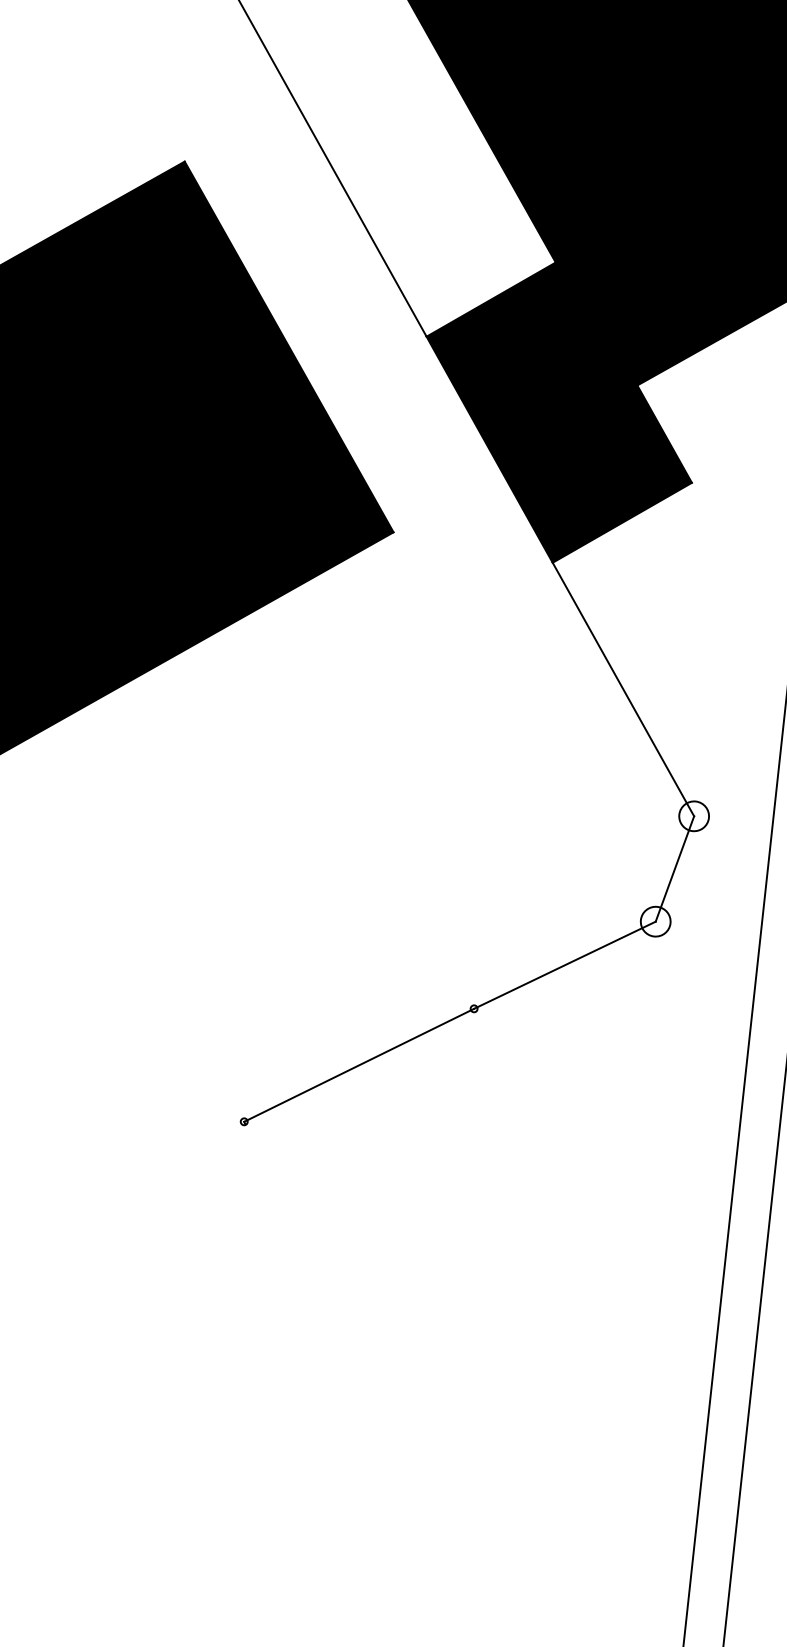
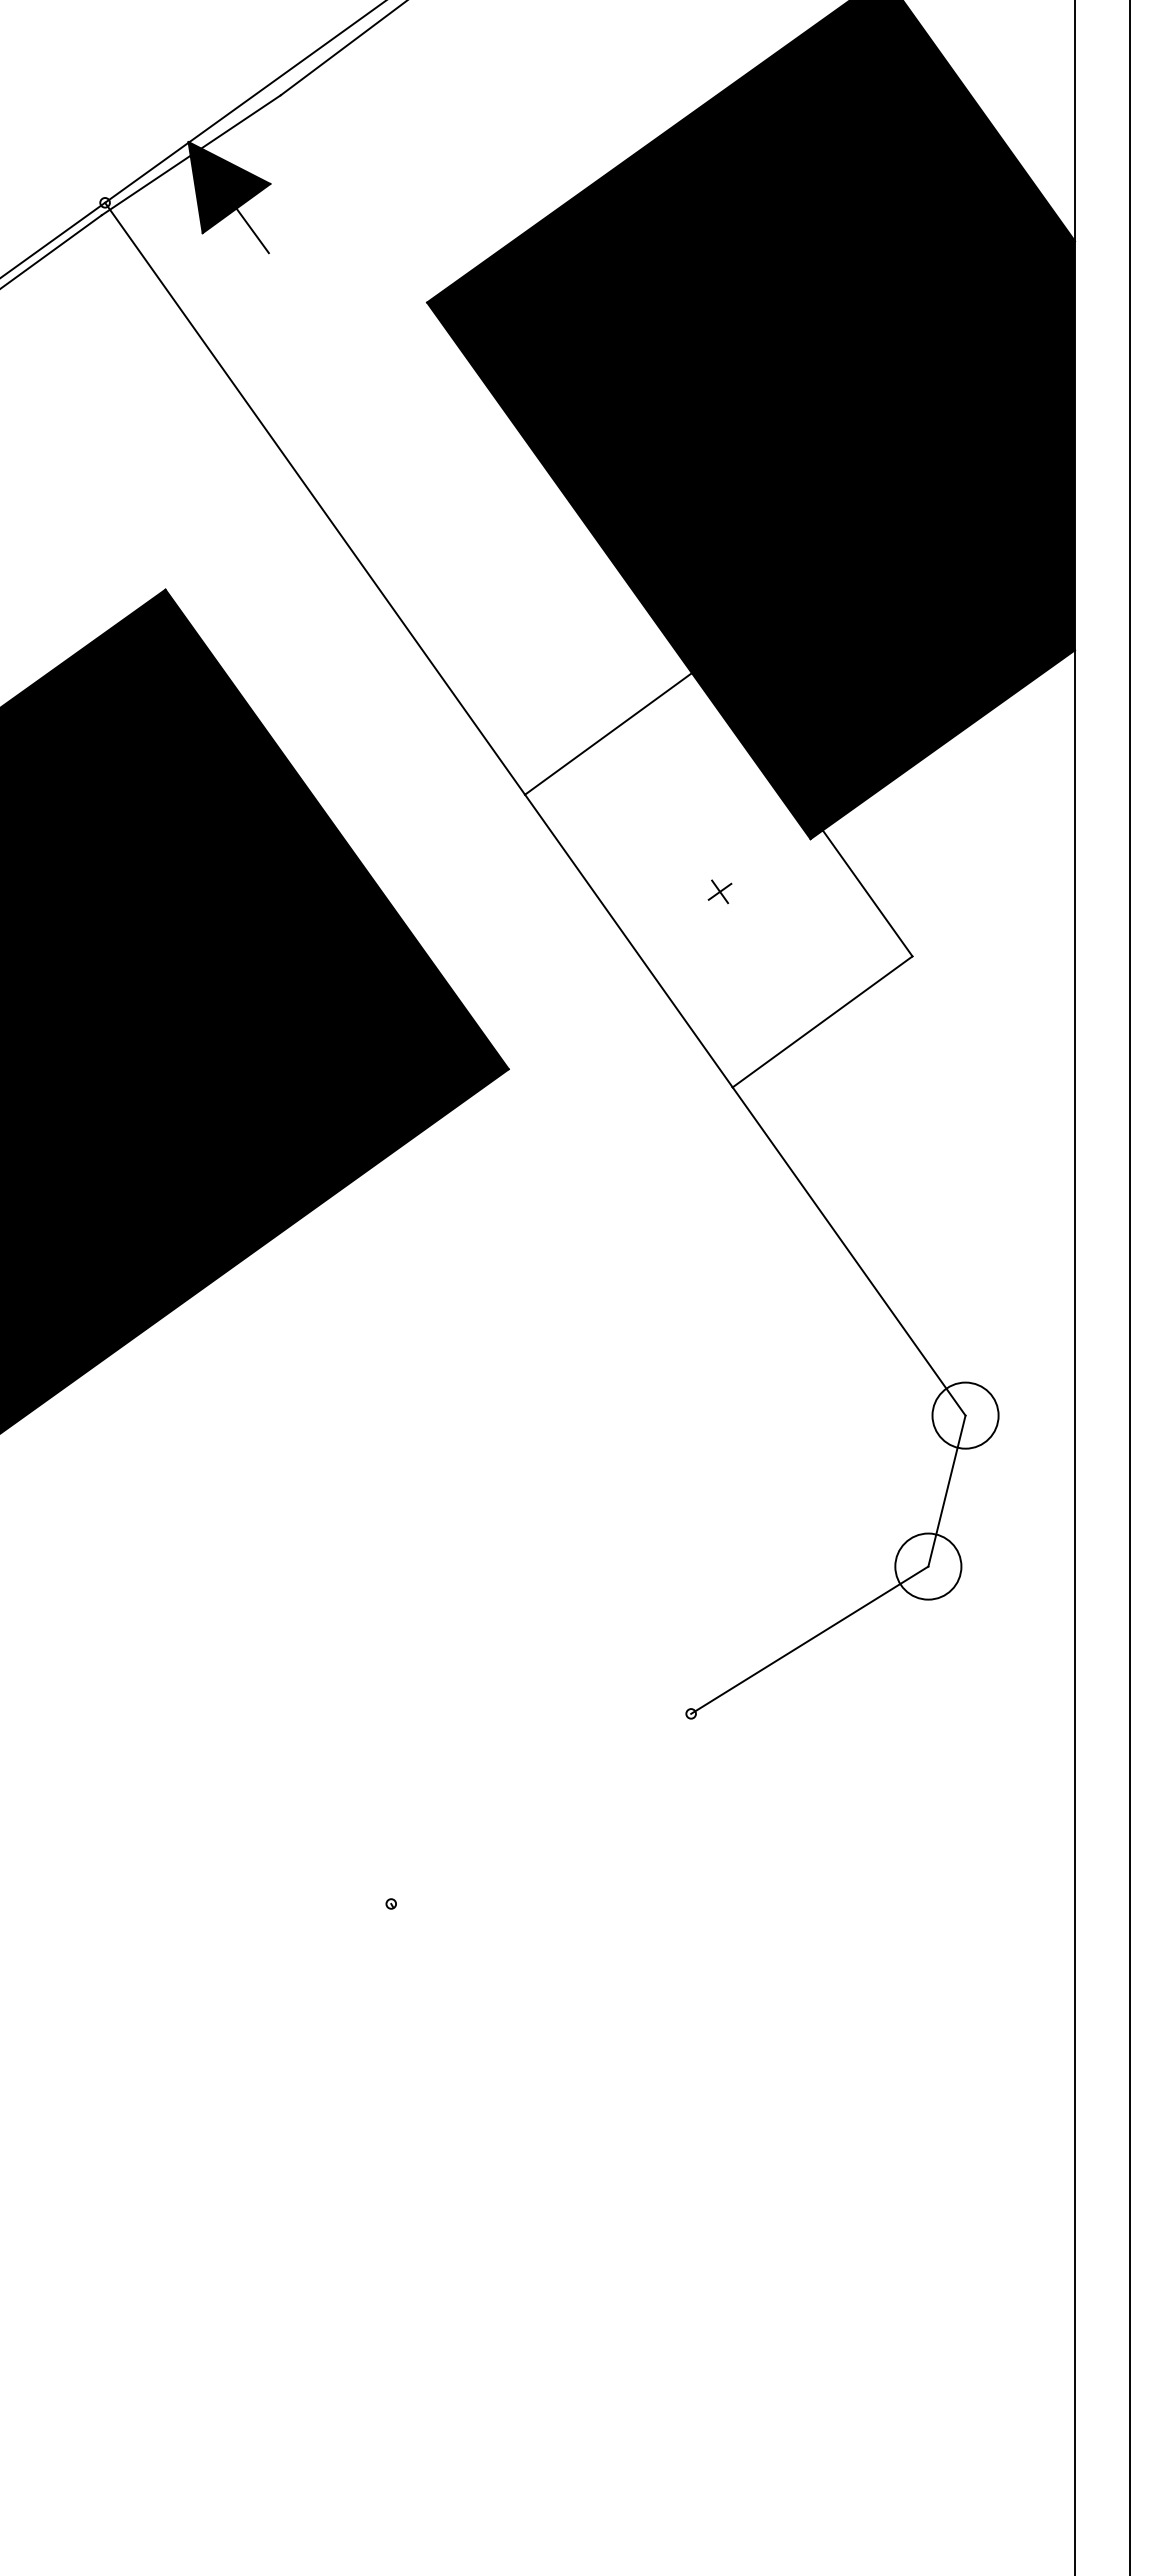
fill: (558, 413) -> (718, 880), removed
fill: (555, 419) -> (714, 889), removed
circle: (694, 816) -> (965, 1415), size x1.6
circle: (655, 921) -> (928, 1566), size x1.6
line: (359, 1065) -> (541, 1808), removed

